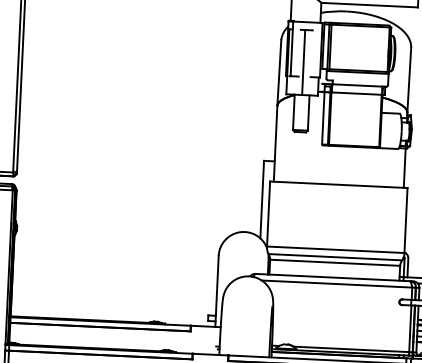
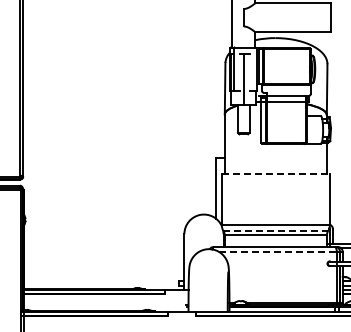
line: (338, 185) -> (275, 174), solid -> dashed
line: (336, 256) -> (276, 230), solid -> dashed
line: (337, 283) -> (278, 251), solid -> dashed

